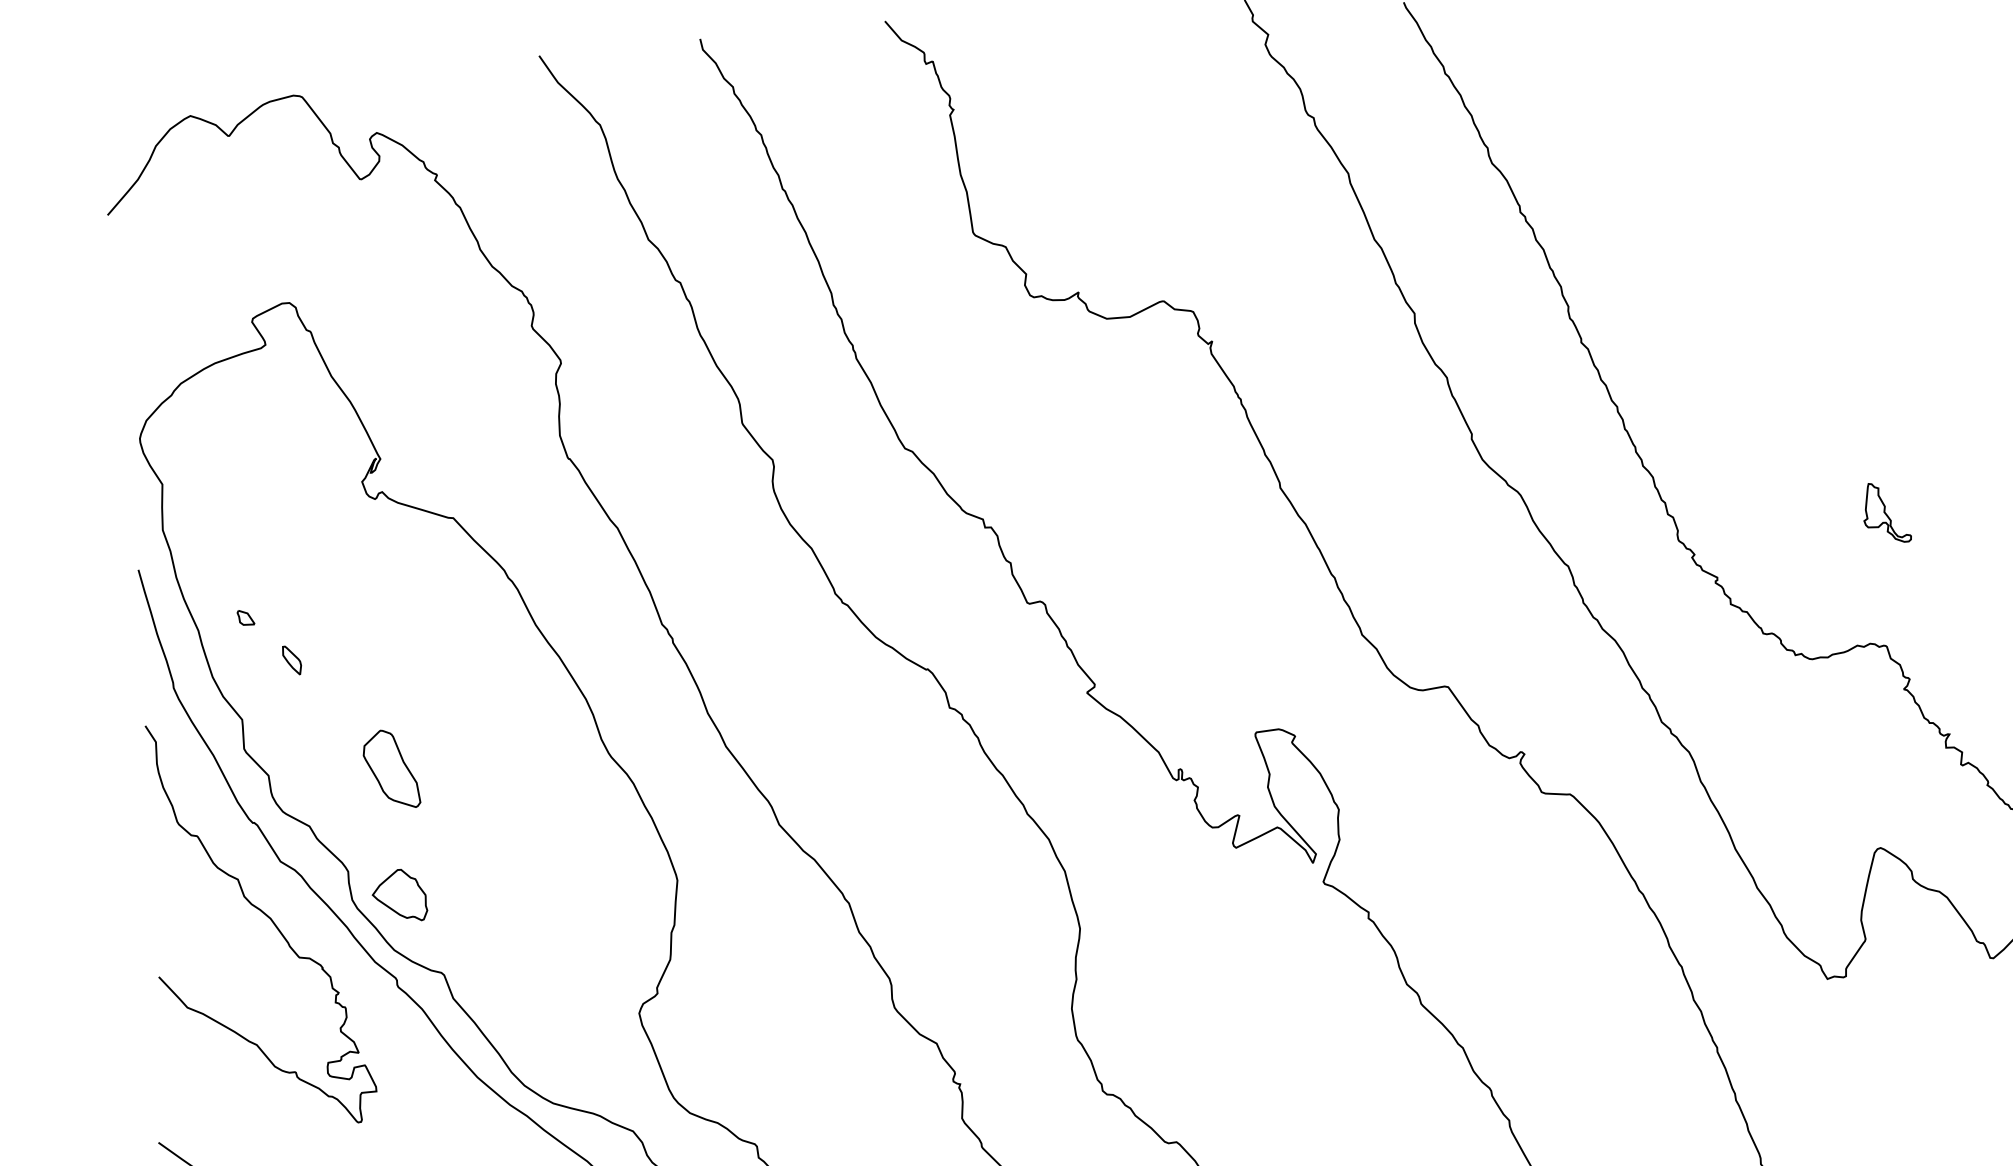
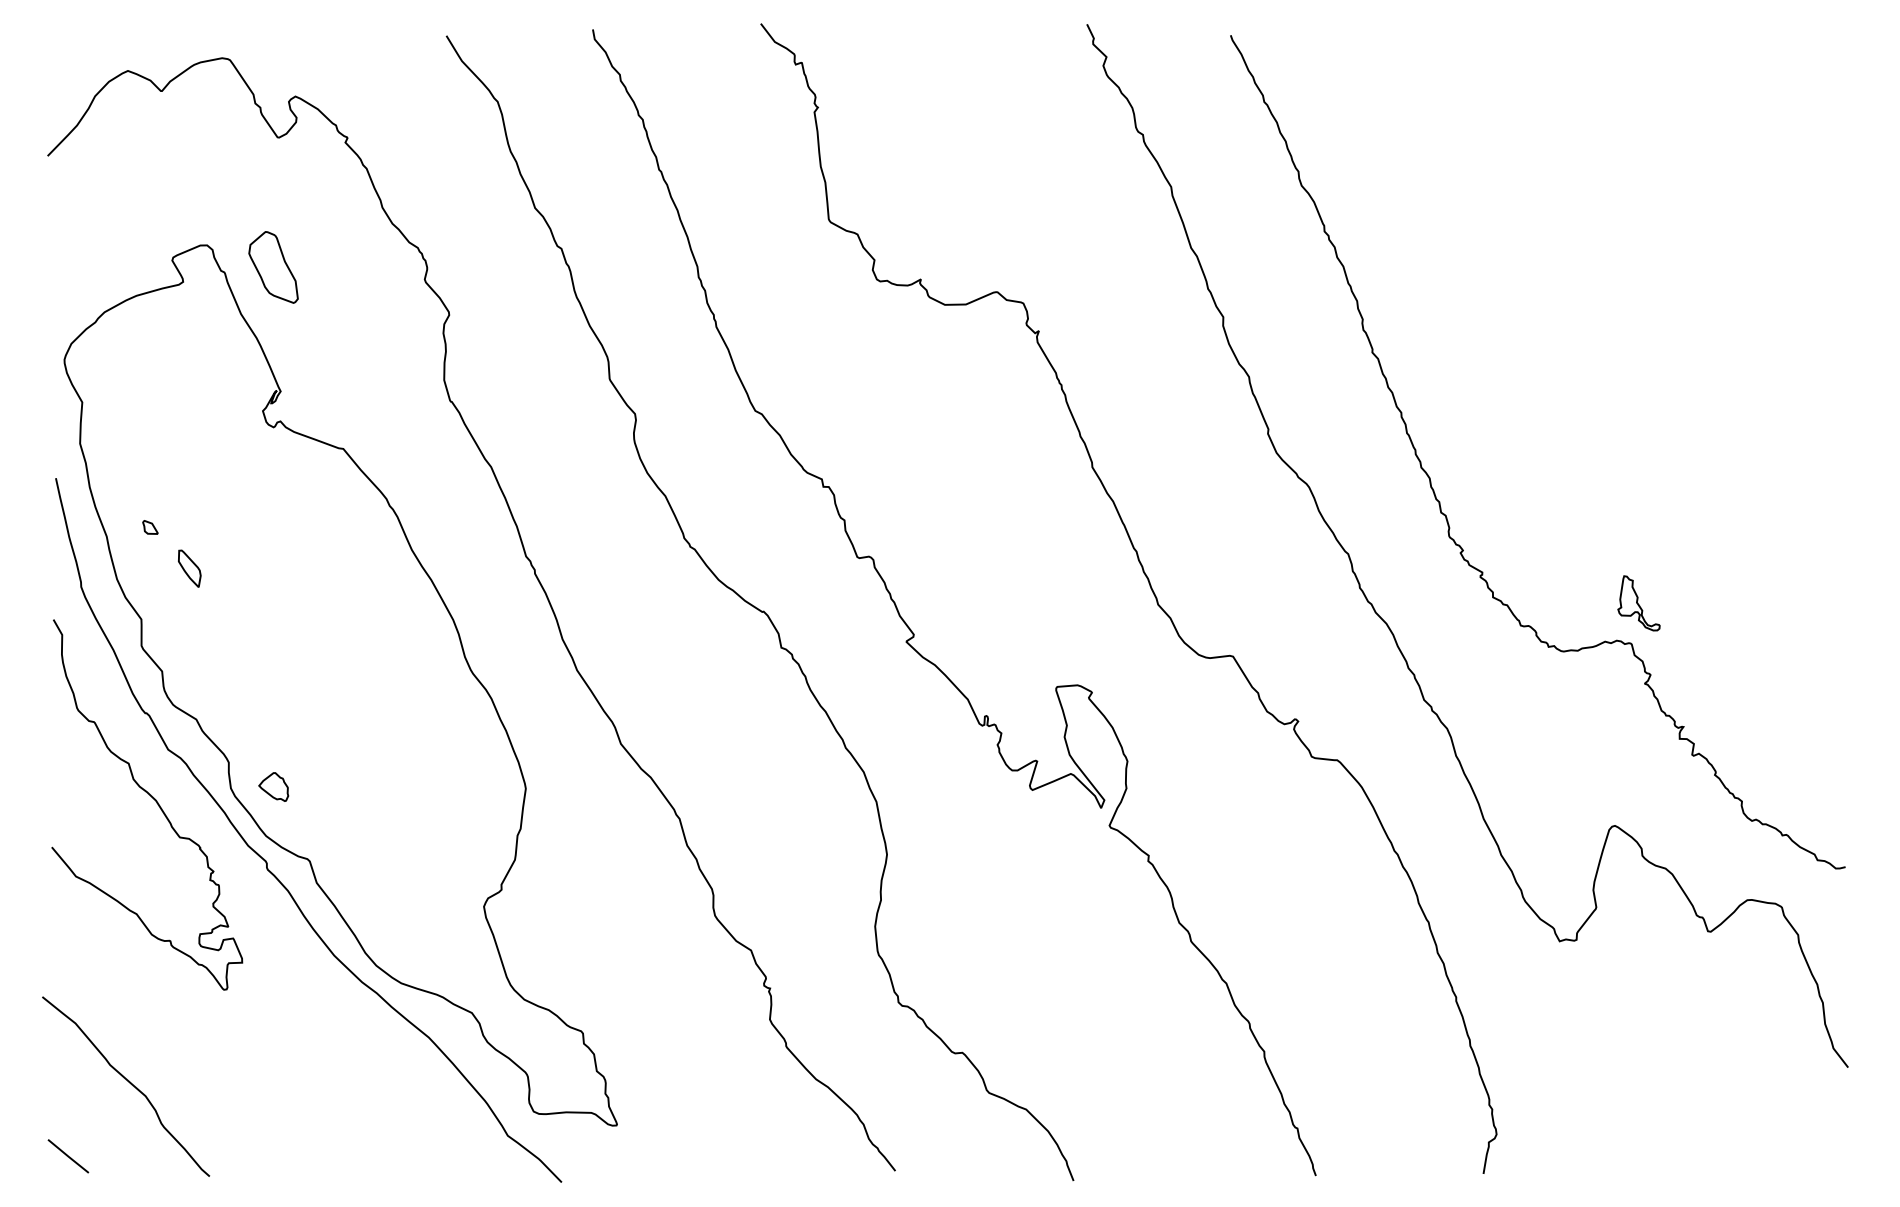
part: (1886, 513) -> (1638, 603), moved
part: (291, 660) -> (189, 568), size x1.4
part: (391, 769) -> (273, 267), moved
part: (399, 895) -> (273, 786), size x0.6

